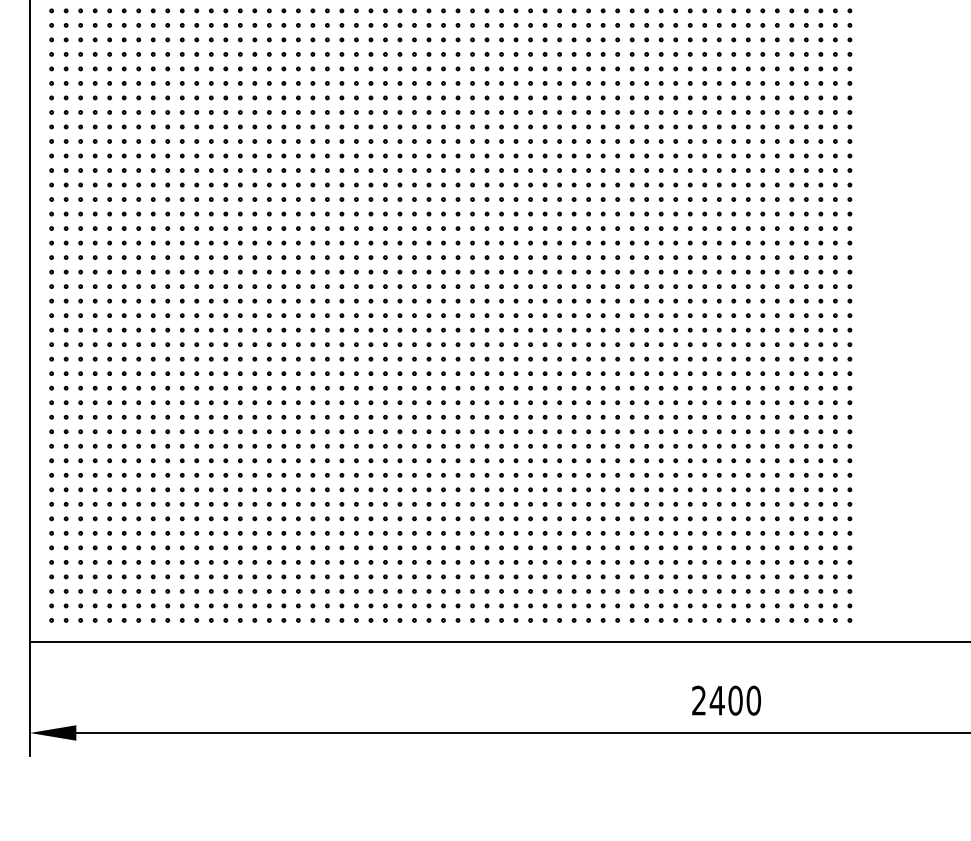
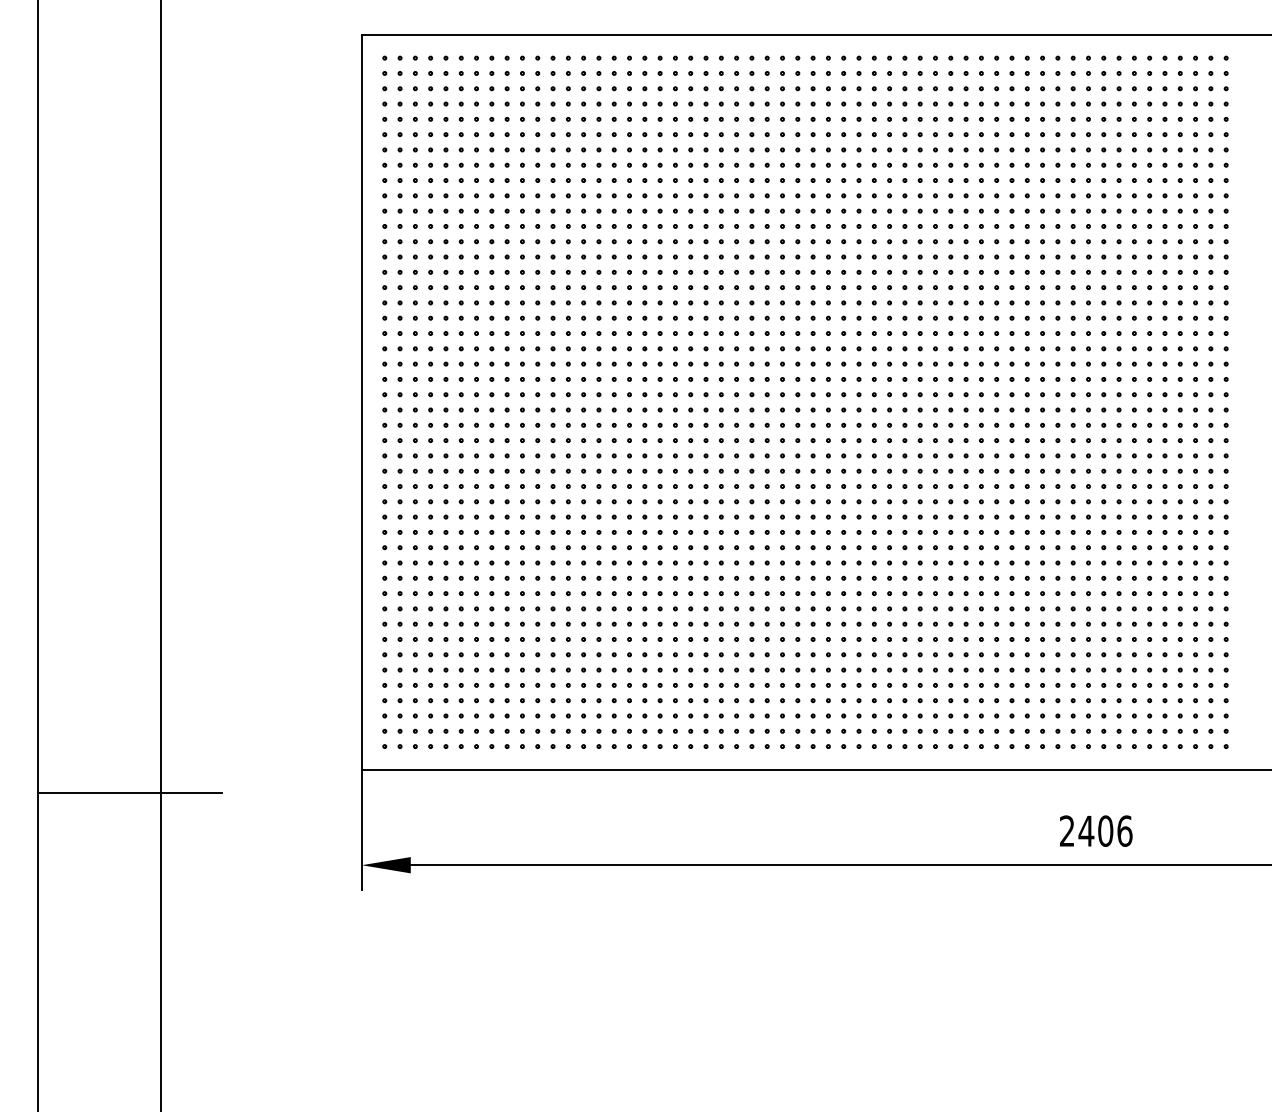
text: (753, 700) -> (1124, 830), 2400 -> 2406

